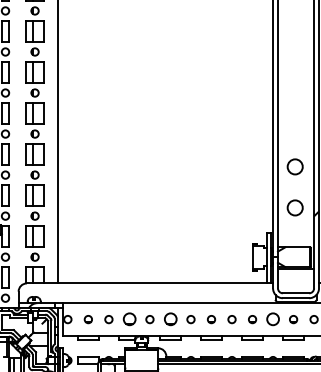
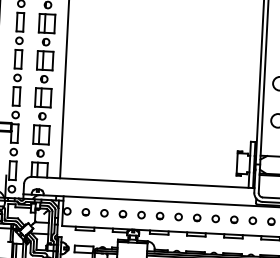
part: (128, 319) -> (122, 214), size x0.62
part: (169, 319) -> (159, 215), size x0.62
circle: (272, 319) -> (252, 220), size x0.62

